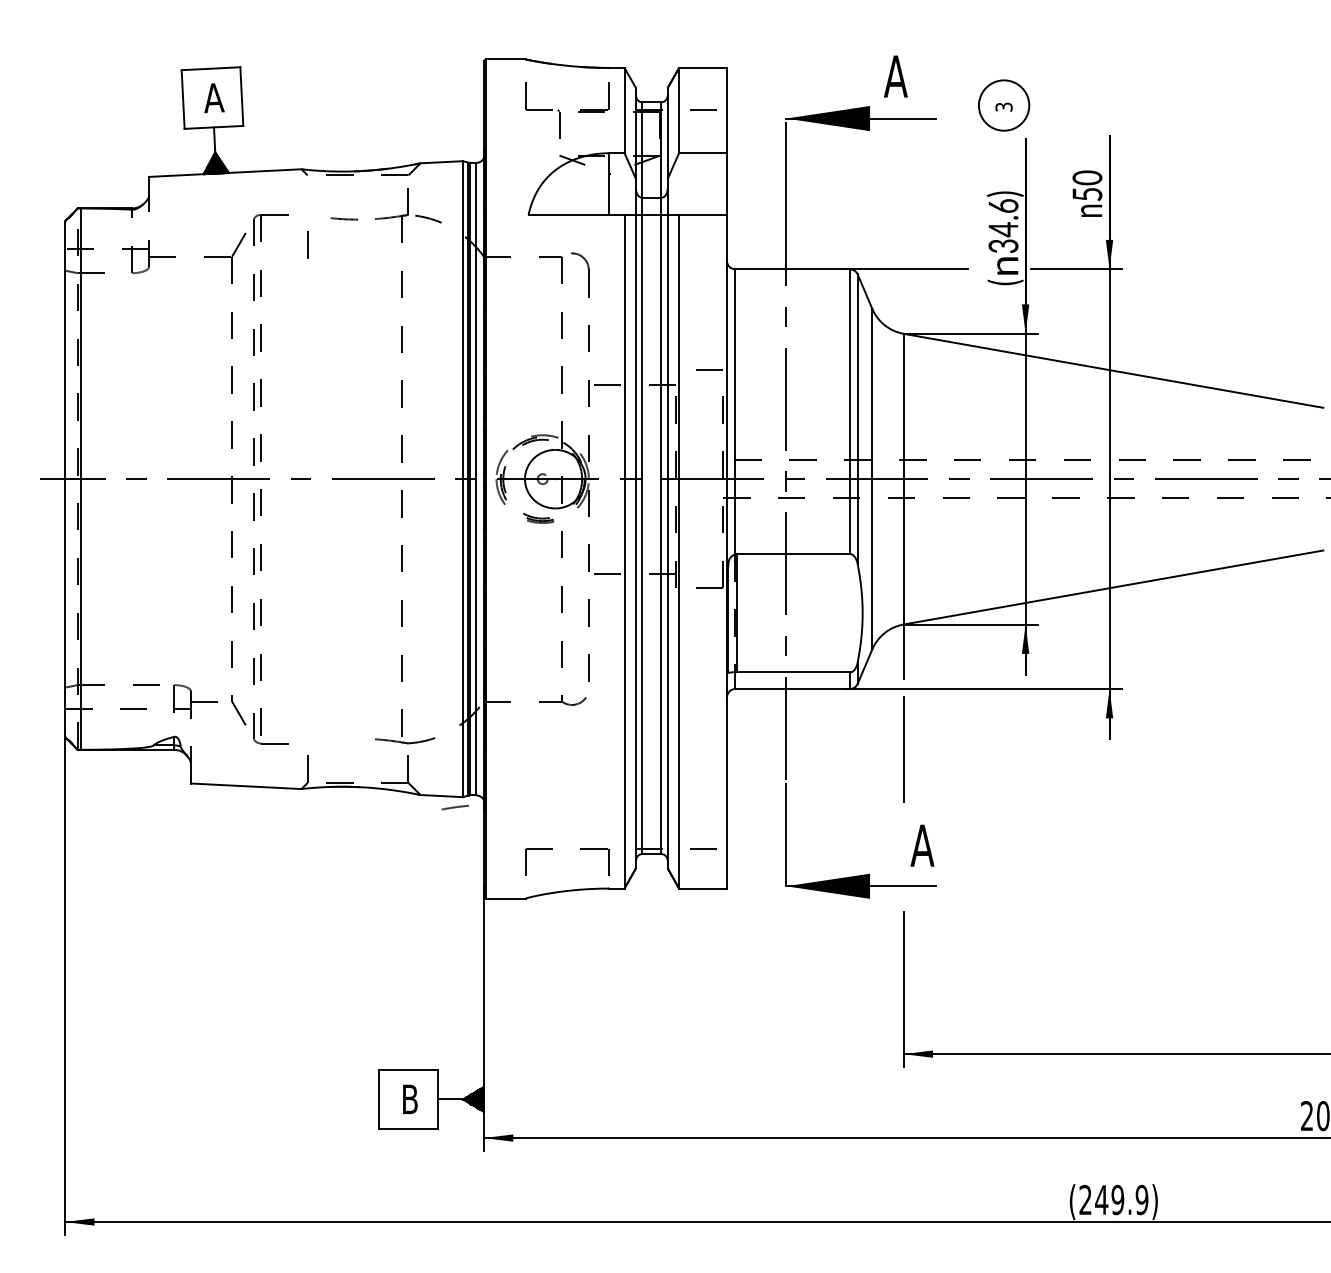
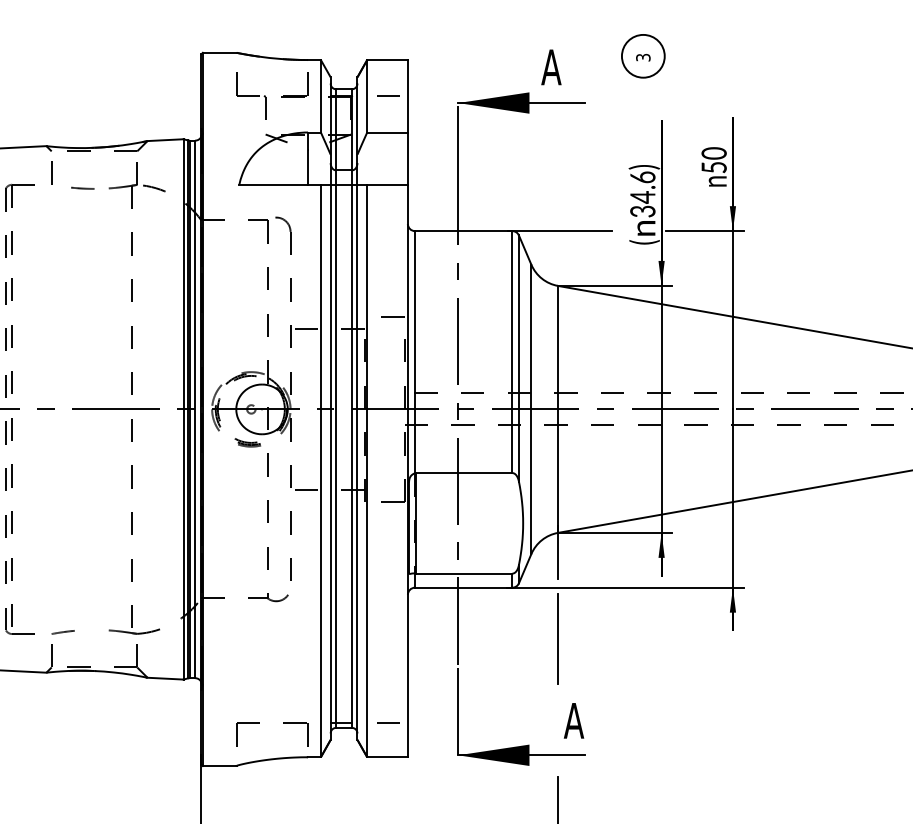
part: (1004, 105) -> (643, 56), moved
line: (307, 244) -> (51, 172), moved
line: (454, 807) -> (62, 632), moved

